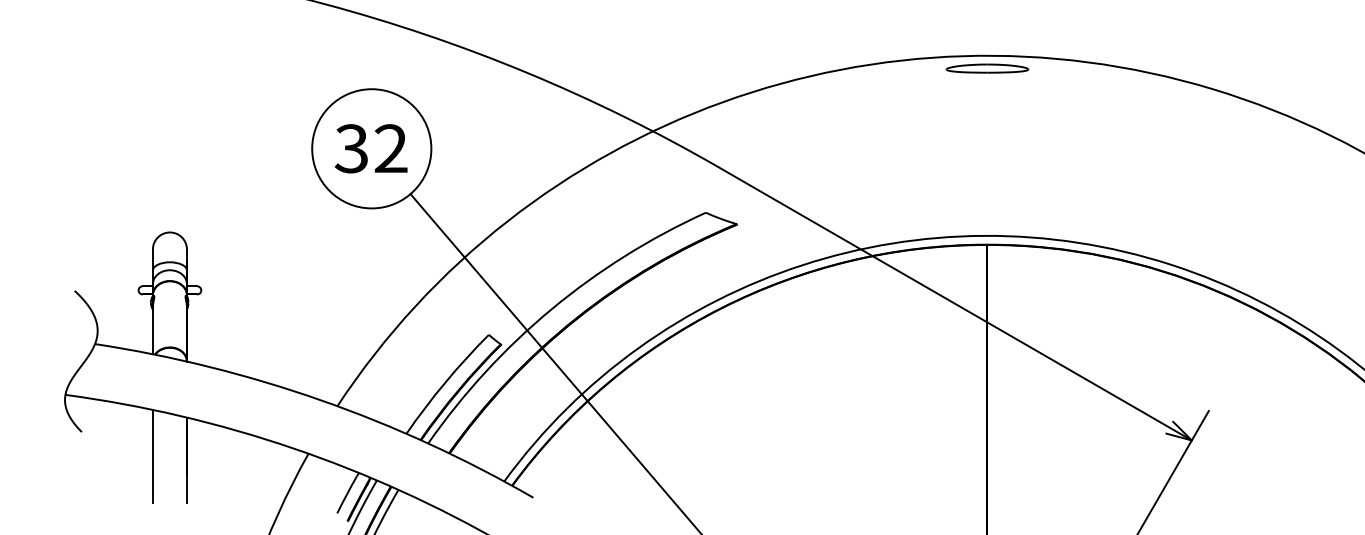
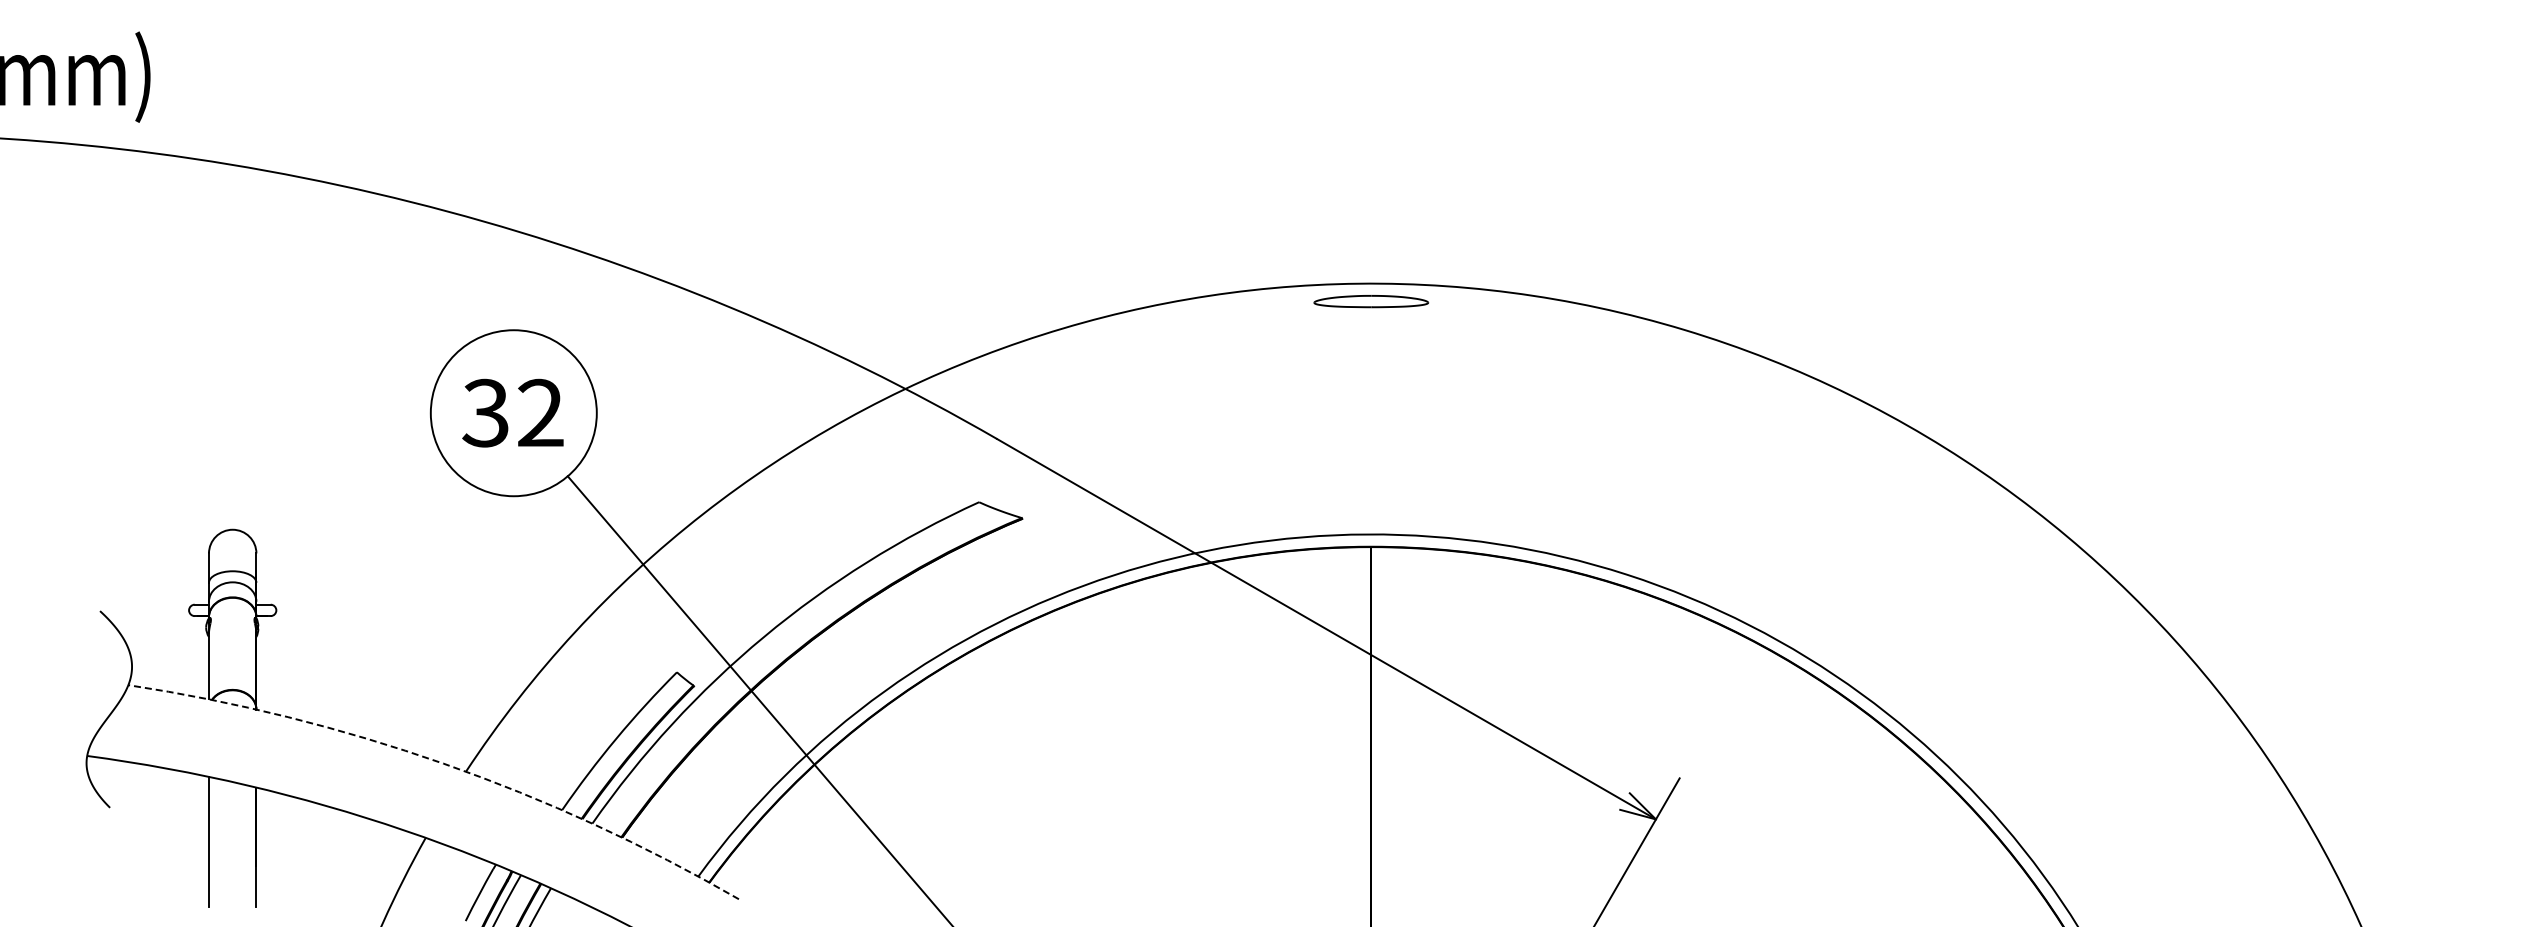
arc: (321, 400) -> (443, 763), solid -> dashed

